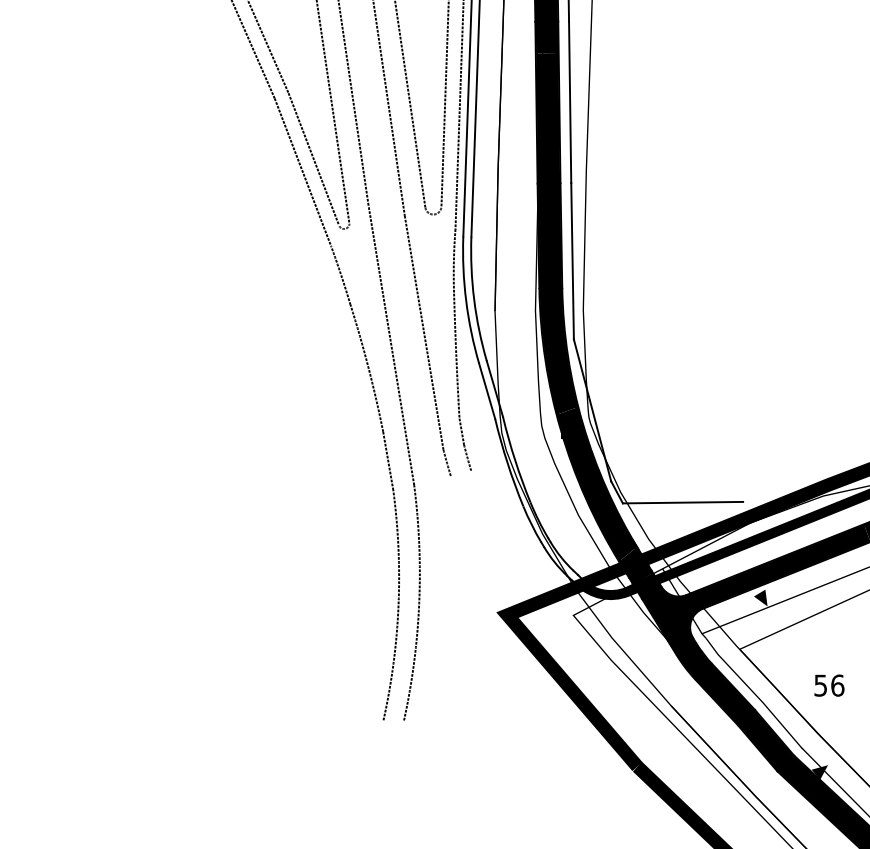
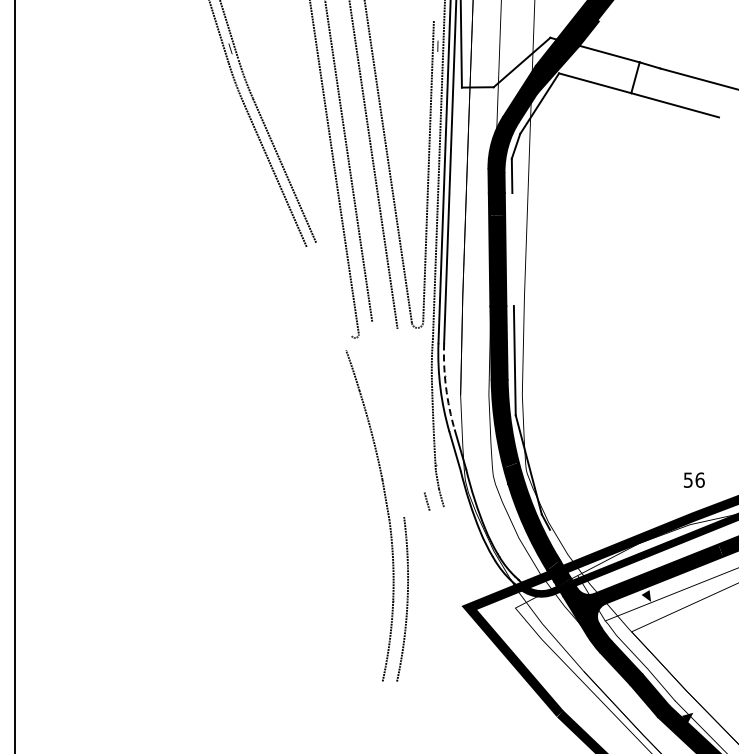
line: (569, 102) -> (512, 249), removed
line: (313, 159) -> (333, 289), removed
line: (303, 172) -> (326, 298), removed
arc: (474, 299) -> (446, 387), solid -> dashed
line: (423, 332) -> (410, 410), removed
line: (391, 345) -> (388, 419), removed
line: (683, 501) -> (592, 528), removed
text: (829, 684) -> (694, 479), moved

